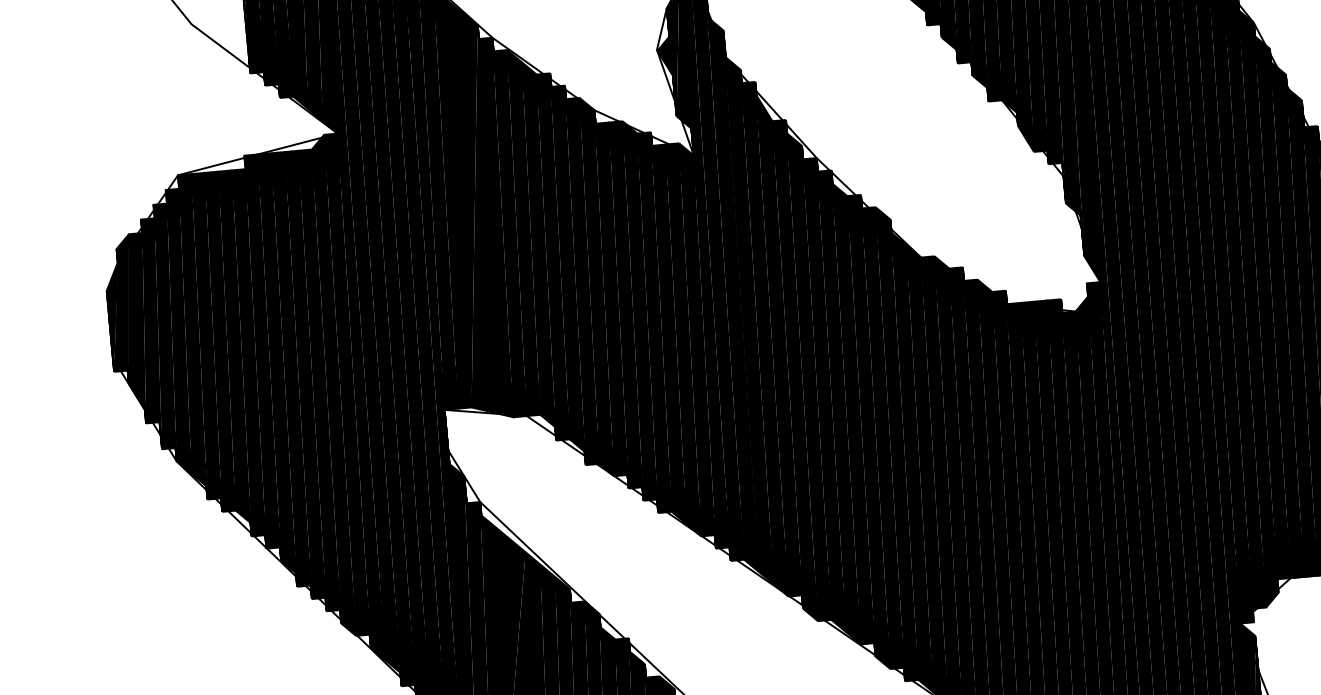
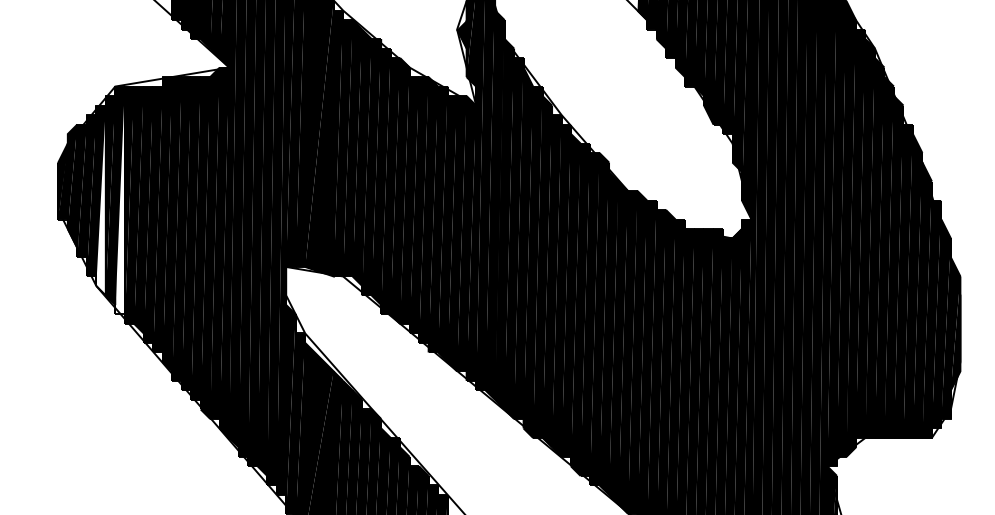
fill: (198, 336) -> (119, 200), removed
fill: (171, 339) -> (100, 200), removed

